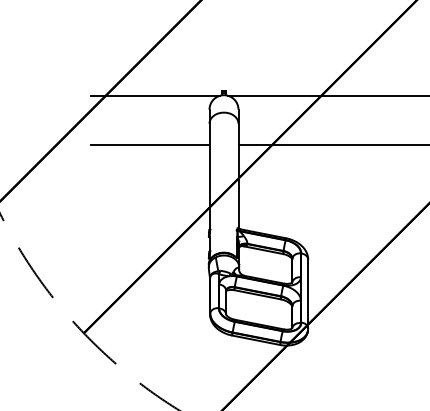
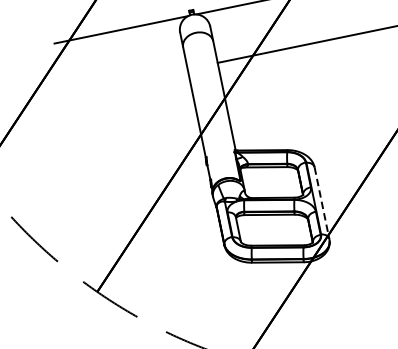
line: (150, 144) -> (126, 81), removed
line: (308, 293) -> (322, 202), solid -> dashed

